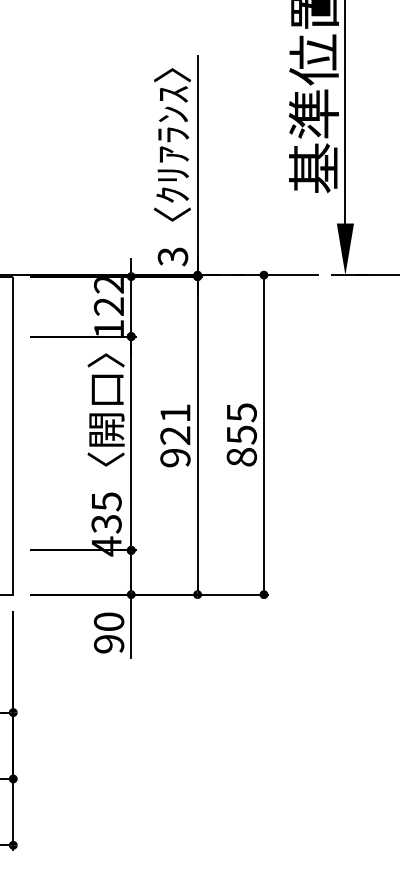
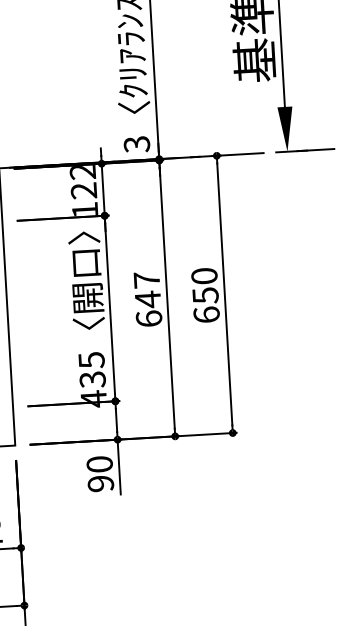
text: (241, 434) -> (205, 295), 855 -> 650
text: (175, 435) -> (148, 299), 921 -> 647

